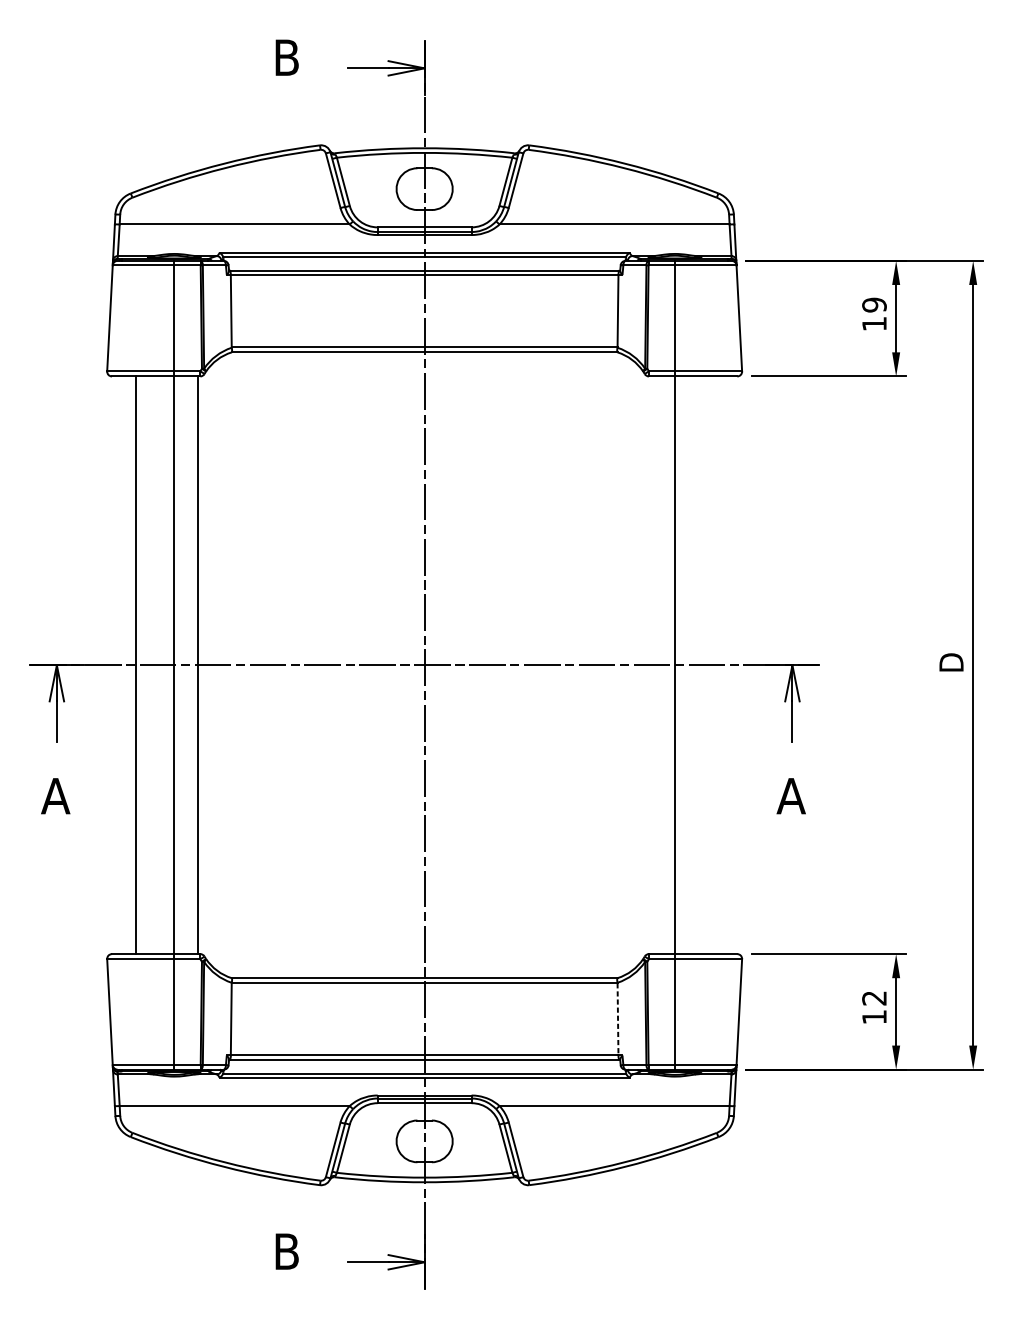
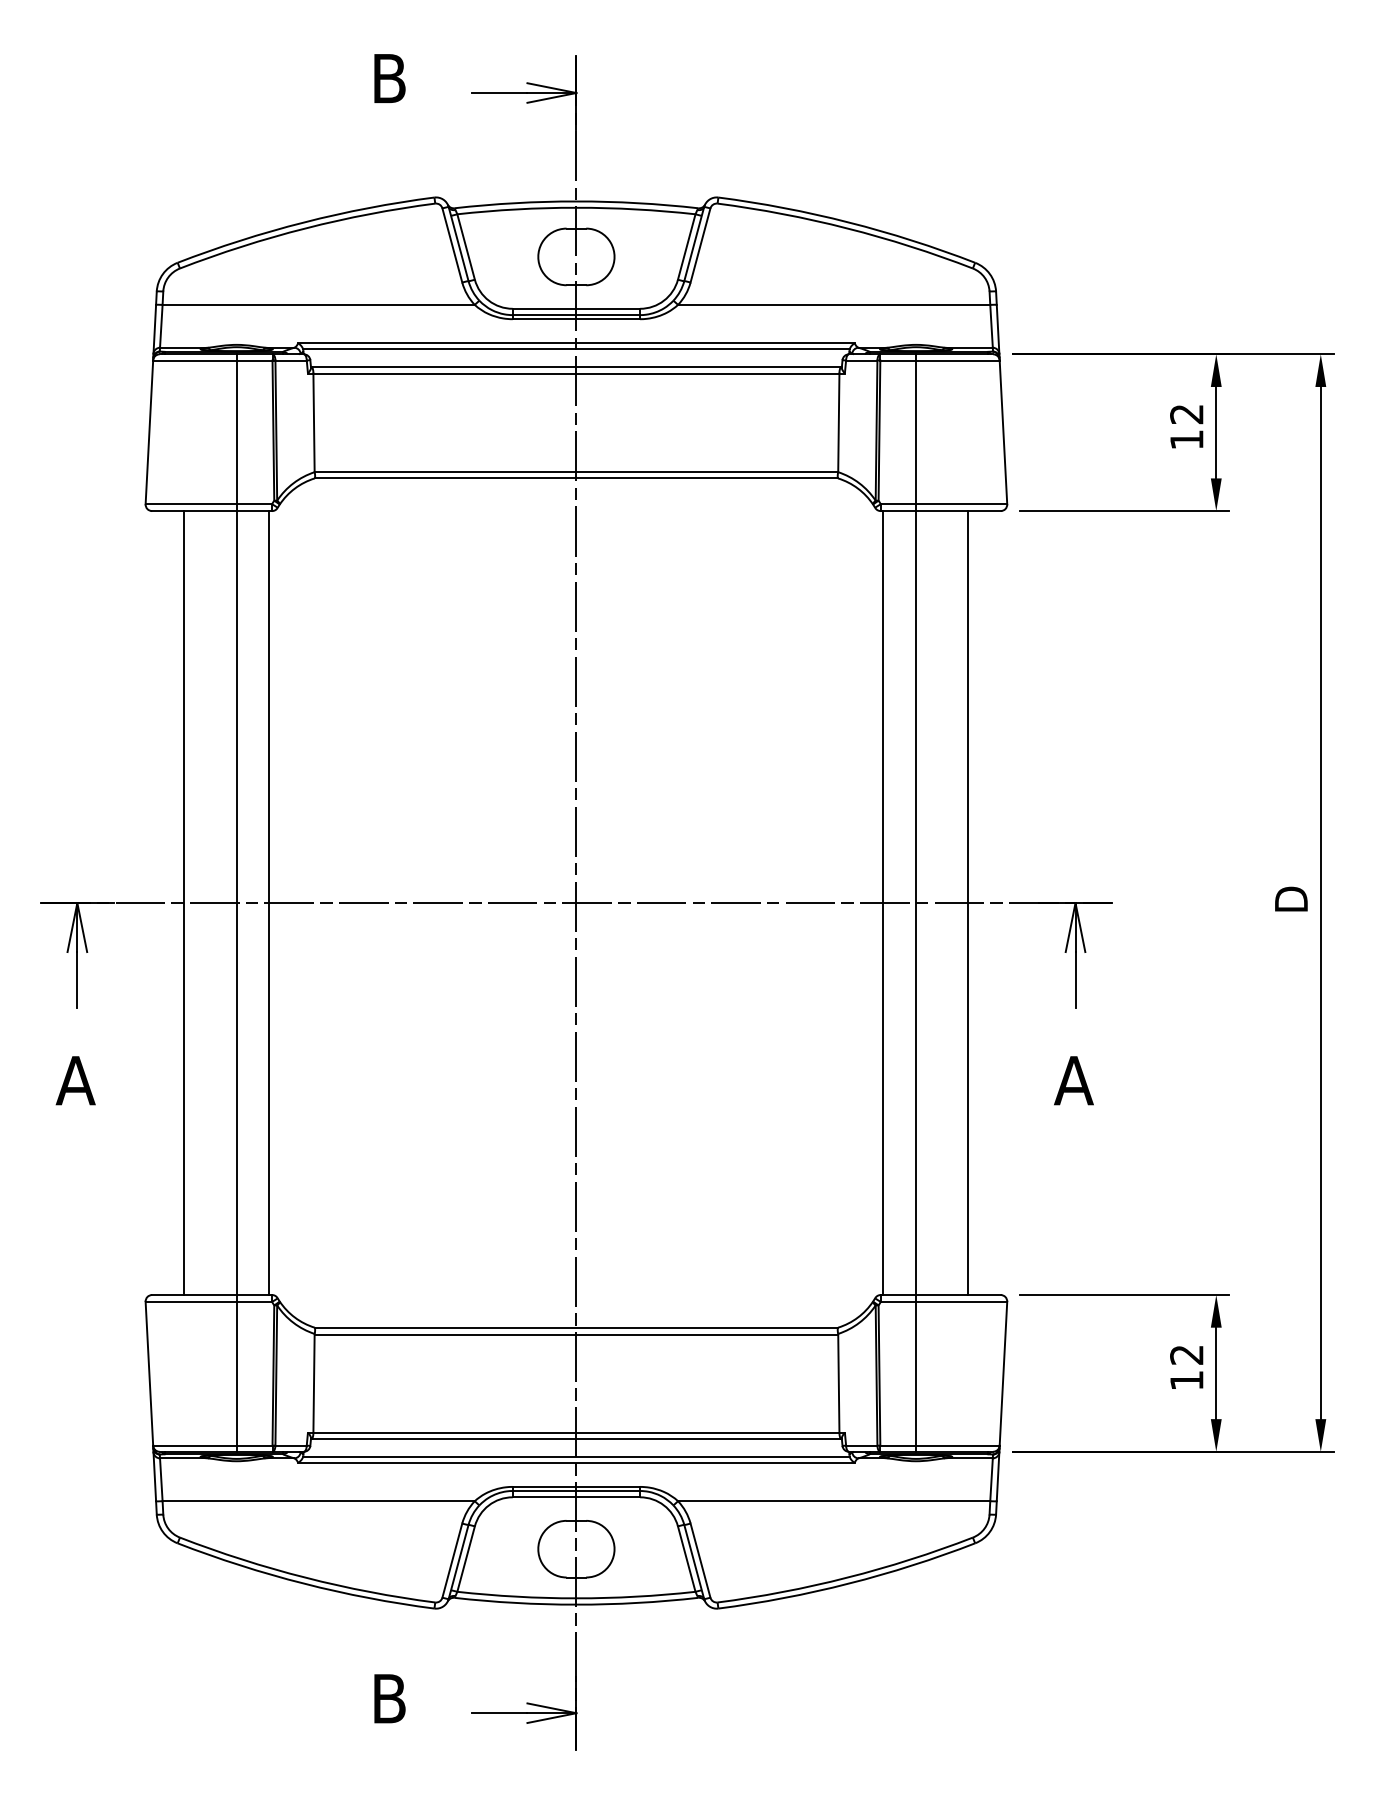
text: (874, 305) -> (1186, 414), 19 -> 12
line: (650, 665) -> (883, 903), added
line: (713, 665) -> (968, 903), added
line: (617, 1019) -> (838, 1383), dashed -> solid

